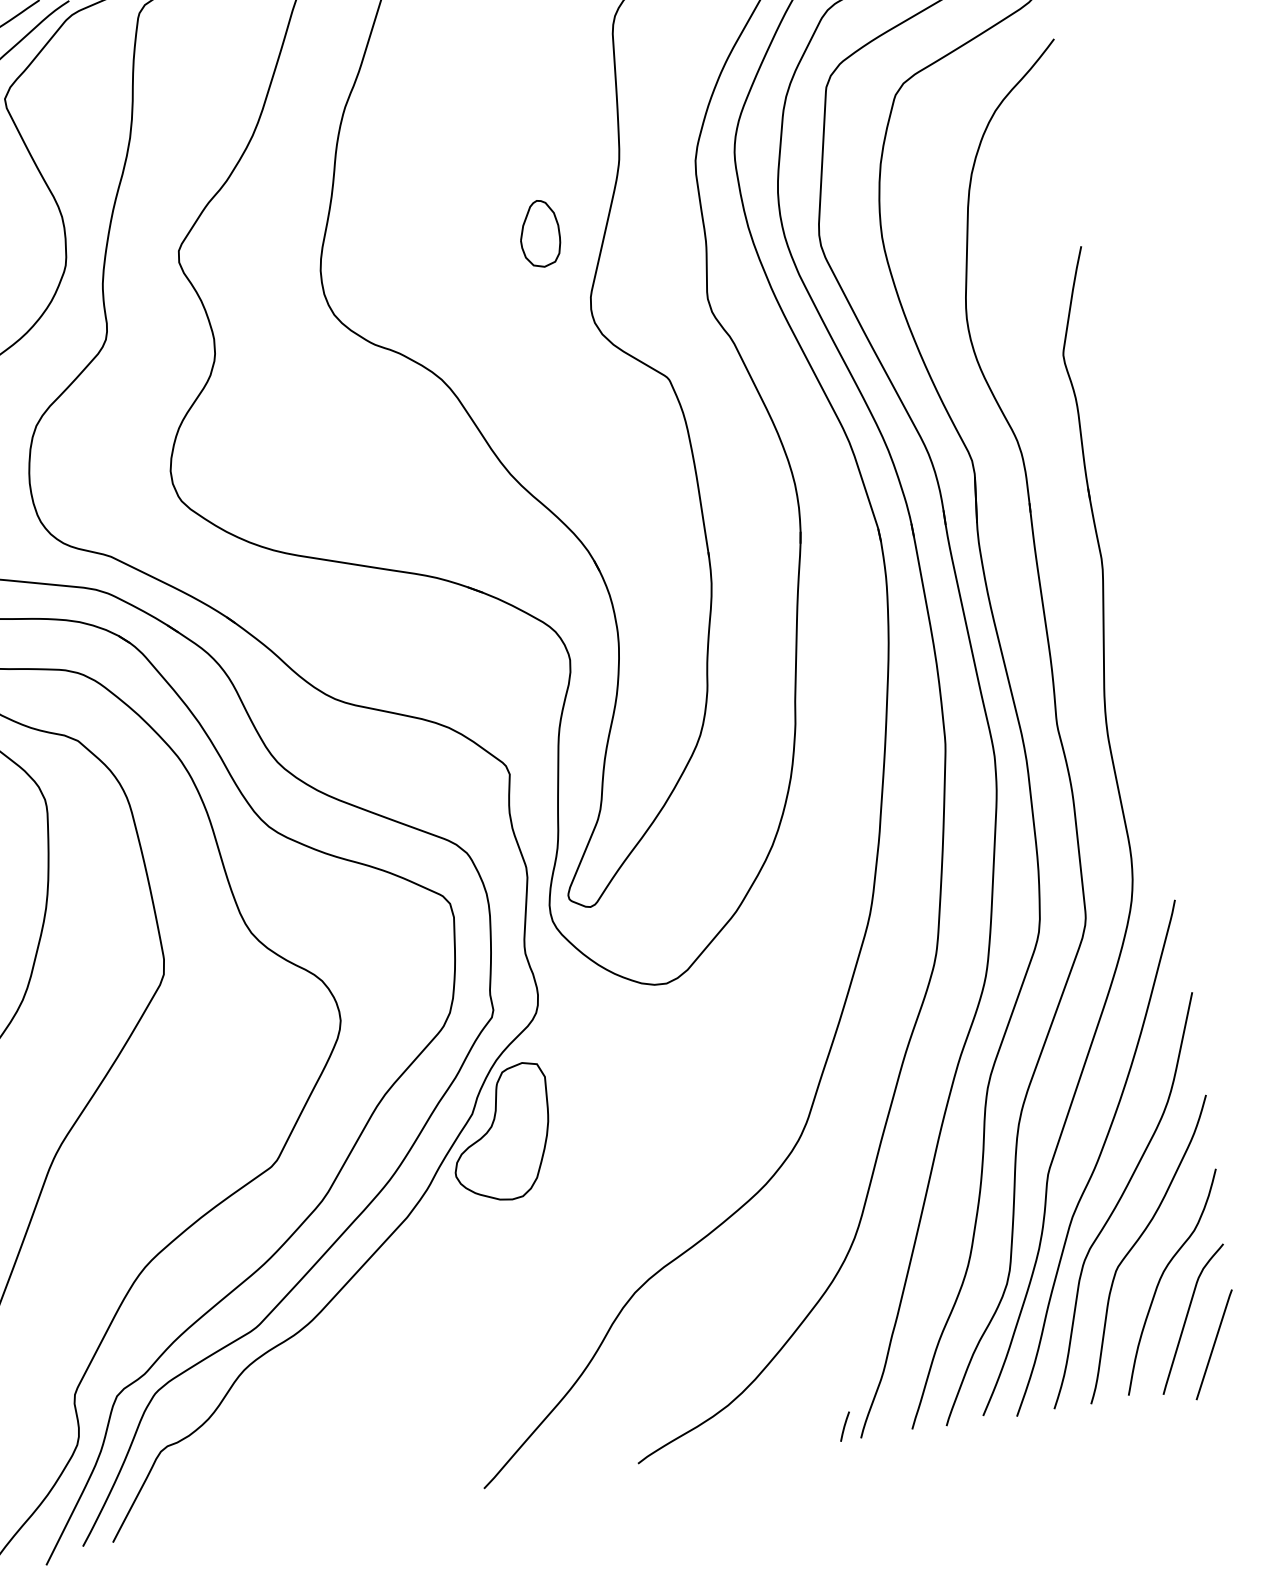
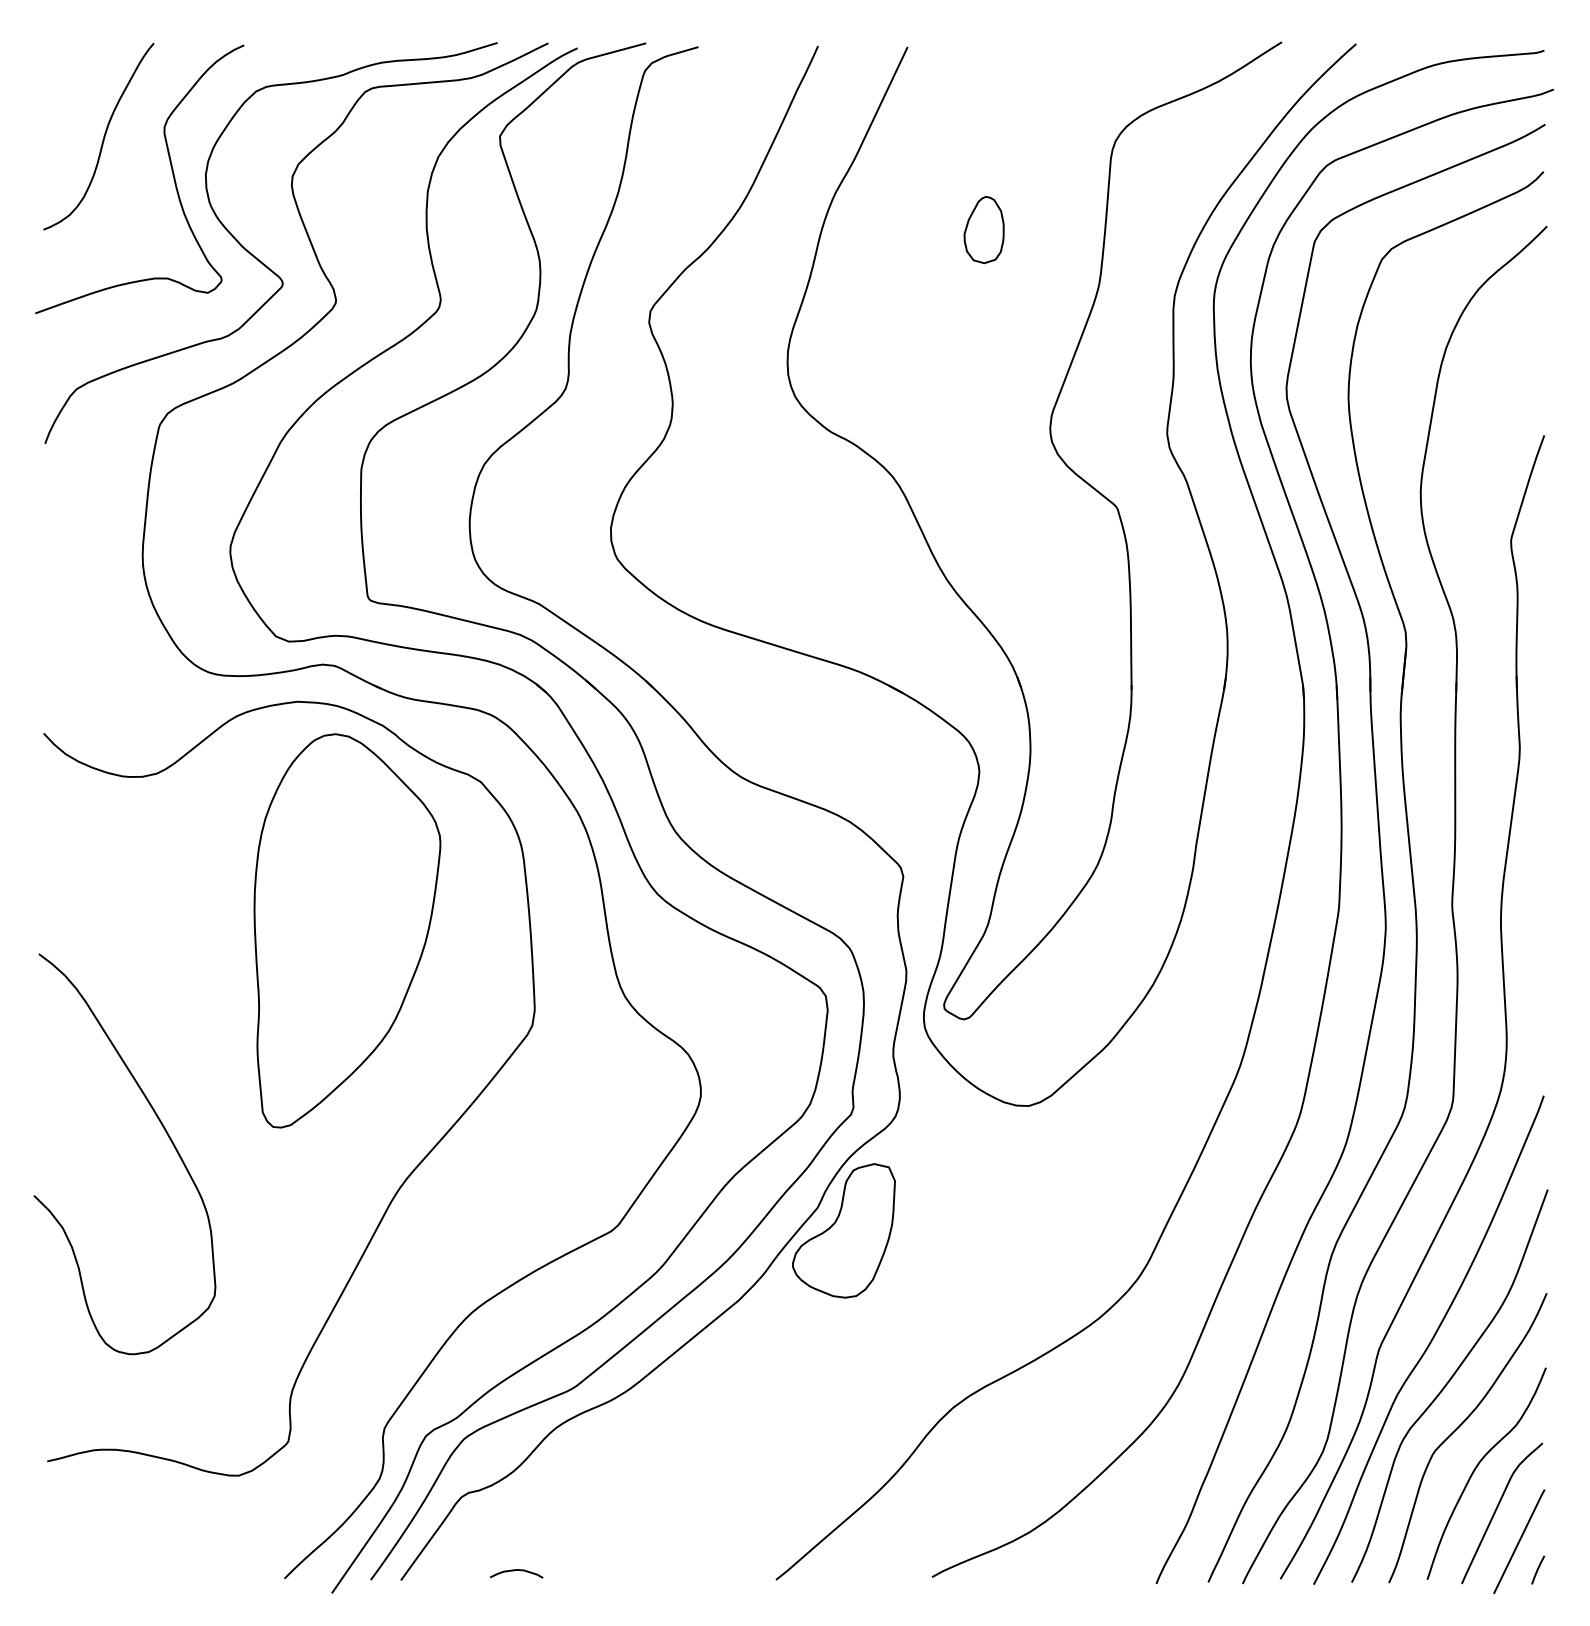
part: (539, 234) -> (983, 230), moved
line: (845, 1426) -> (1538, 1569), moved
curve: (224, 1517) -> (514, 1571), added

